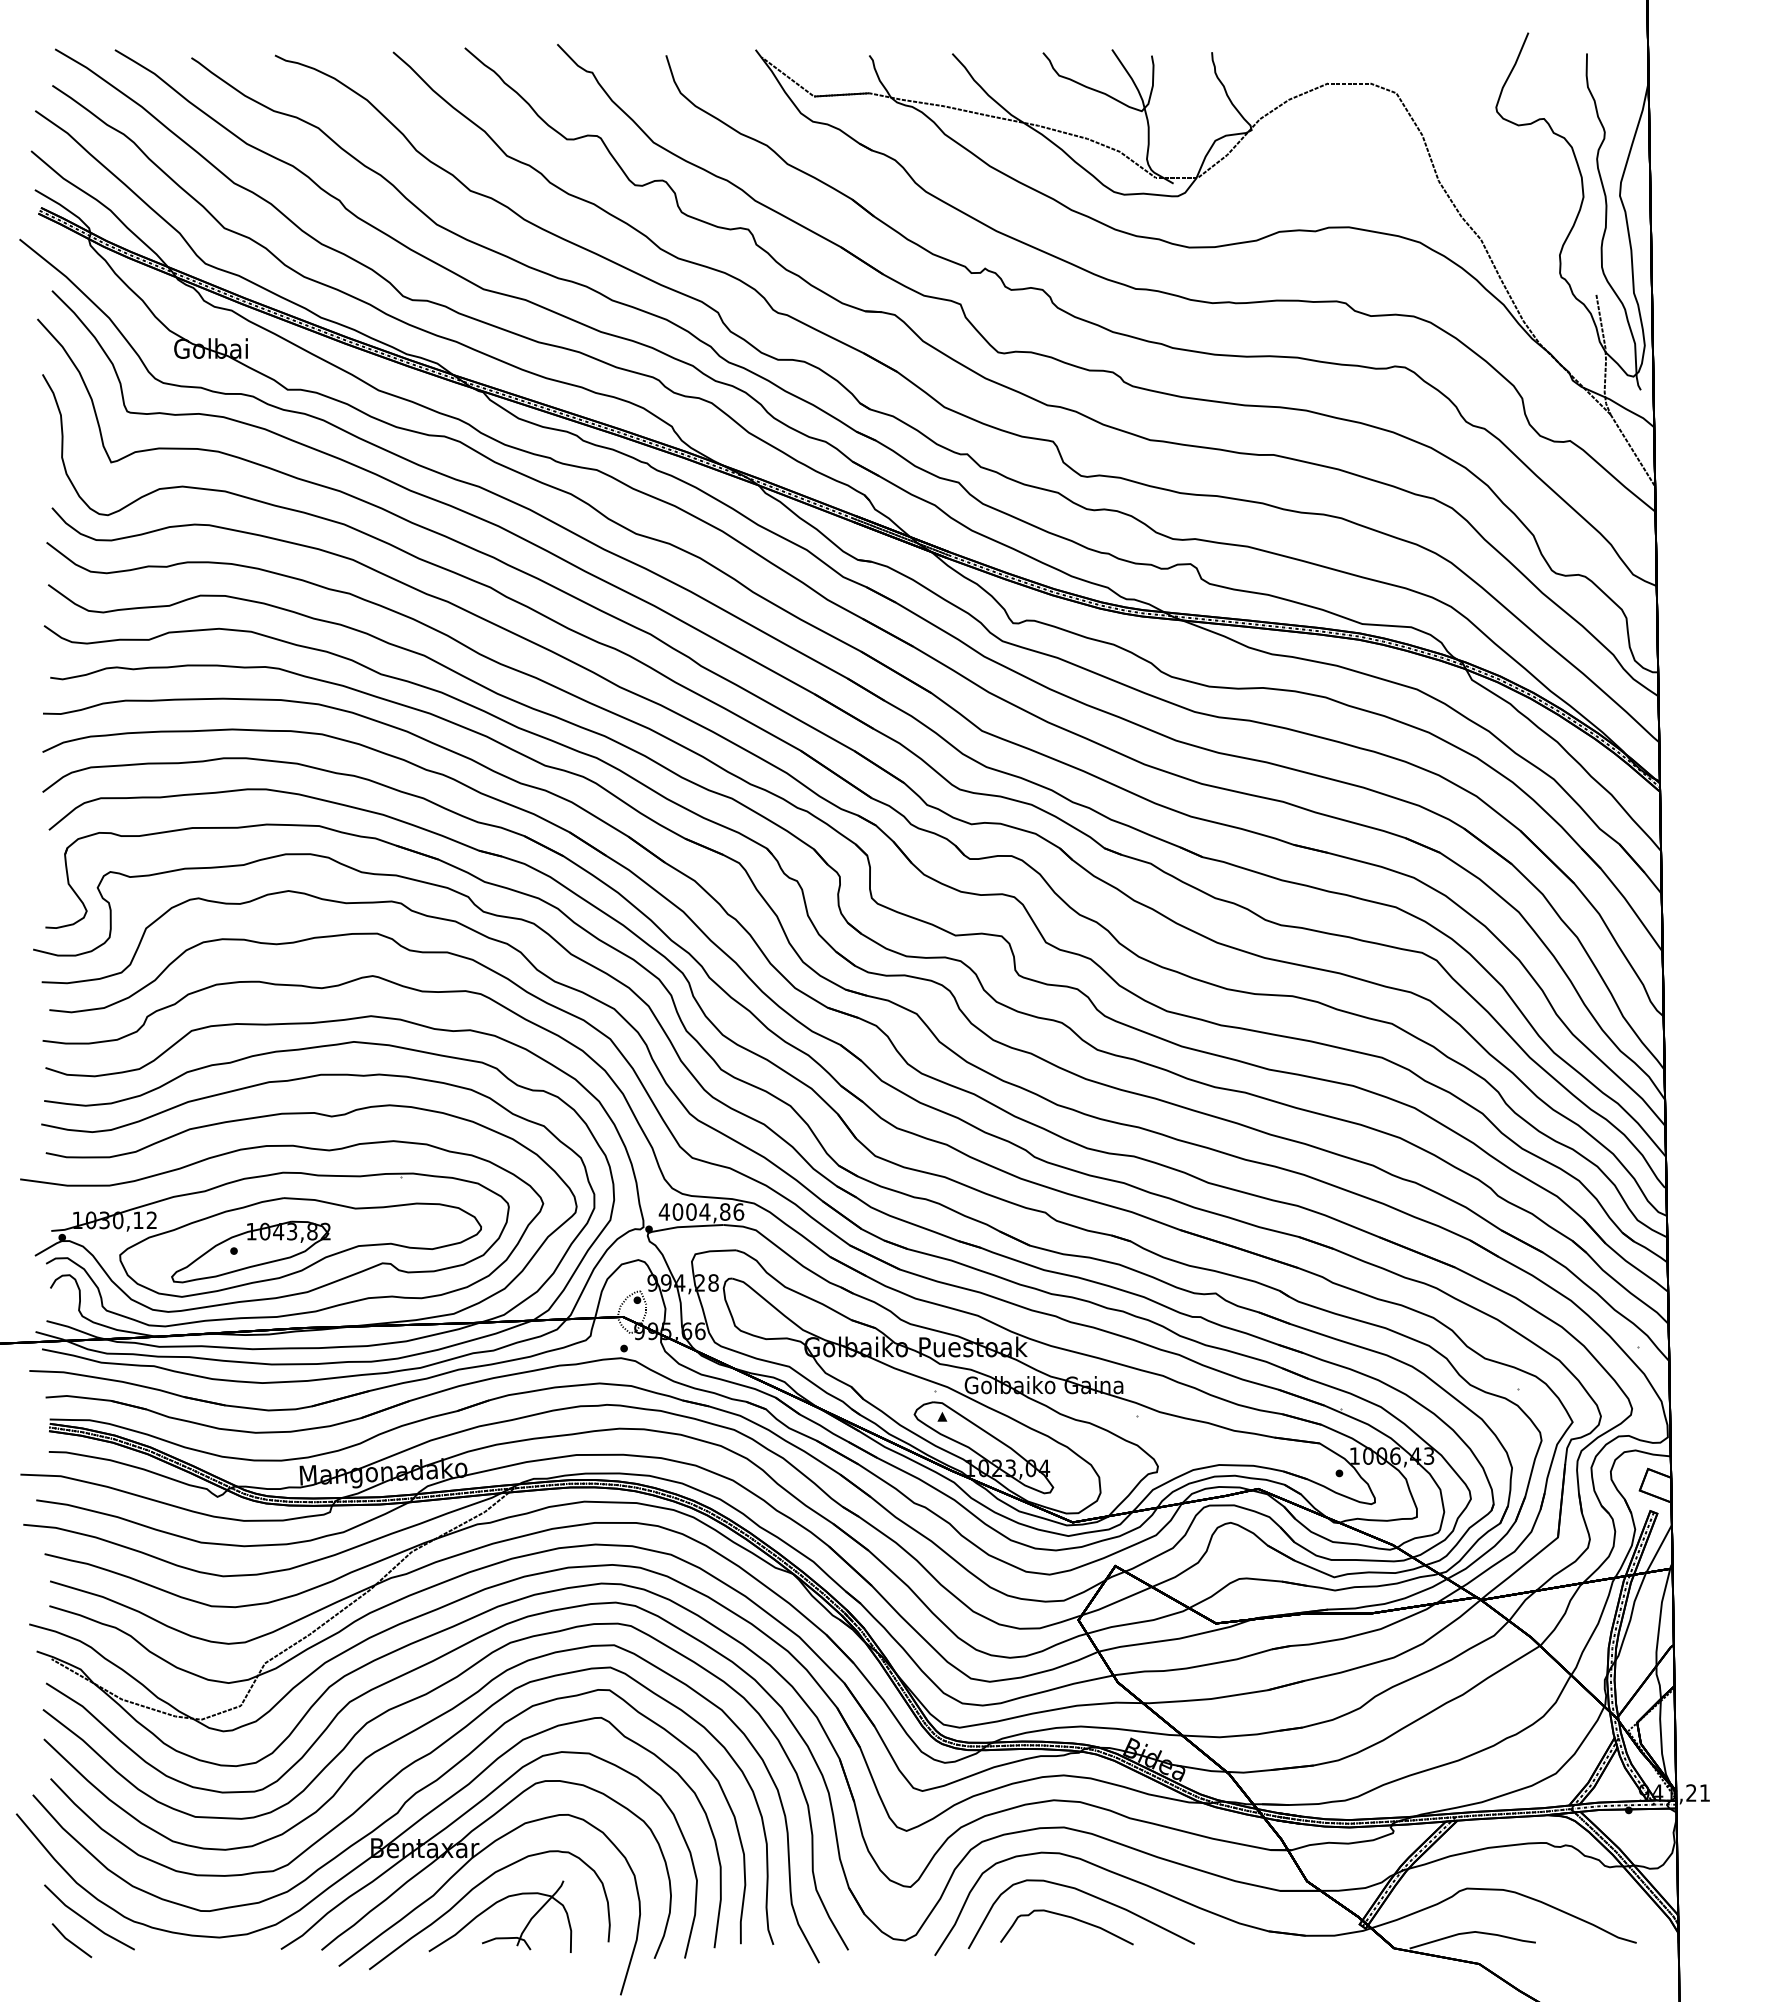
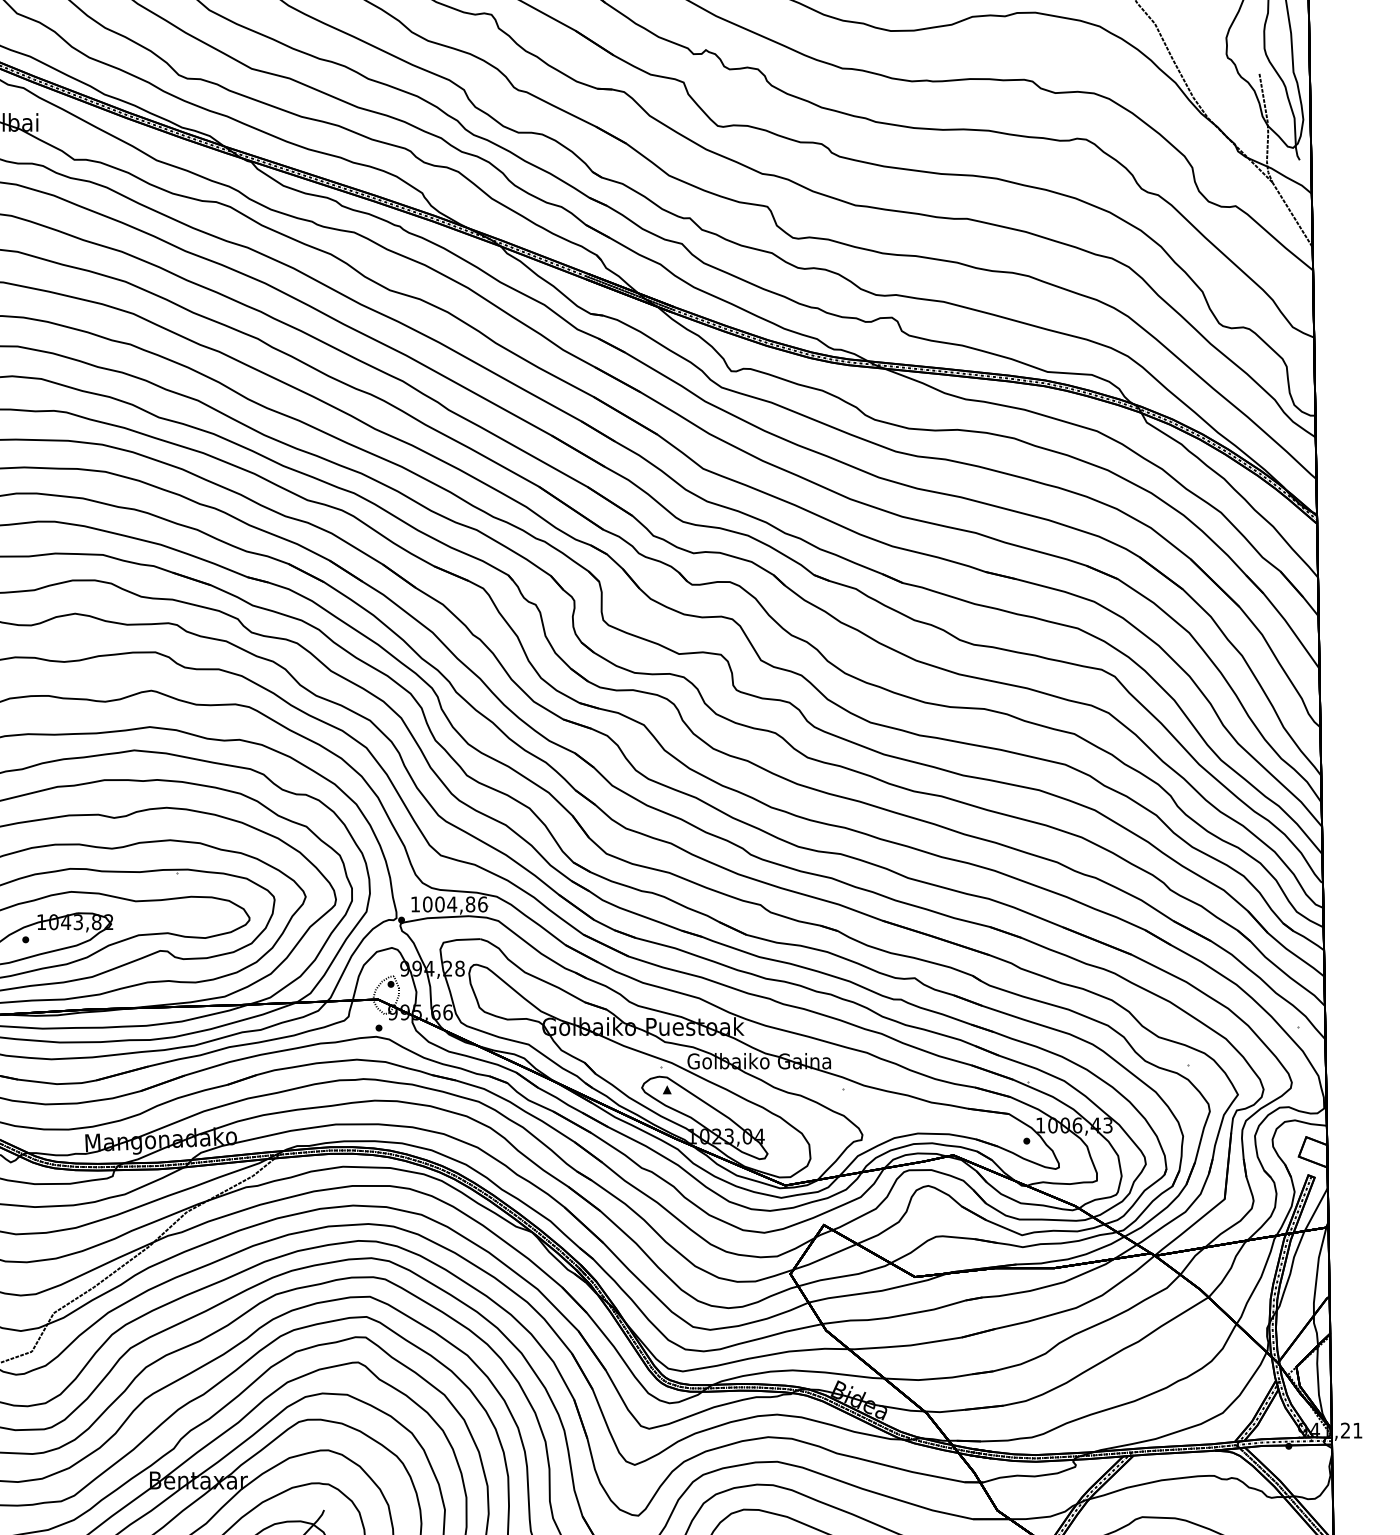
text: (663, 1211) -> (414, 903), 4004,86 -> 1004,86

